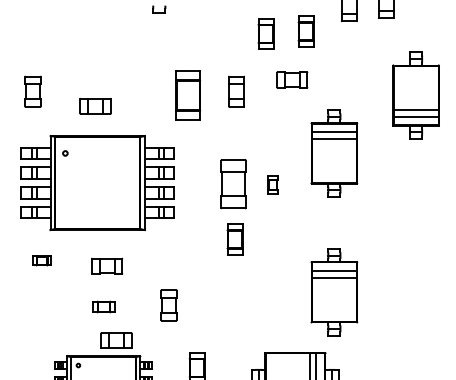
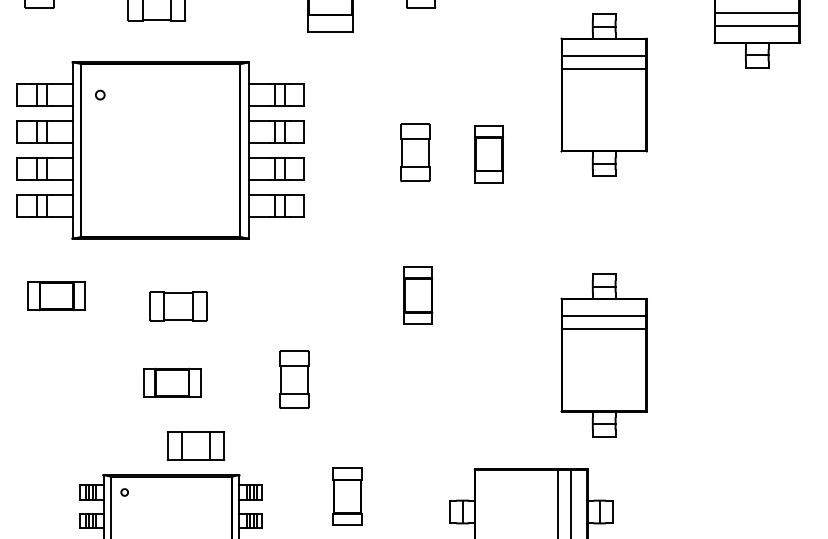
part: (233, 184) -> (415, 153), size x0.62
part: (272, 184) -> (488, 153), size x1.67
part: (234, 239) -> (417, 295), moved
part: (41, 260) -> (55, 295), size x1.67
part: (103, 306) -> (171, 381), size x1.43

